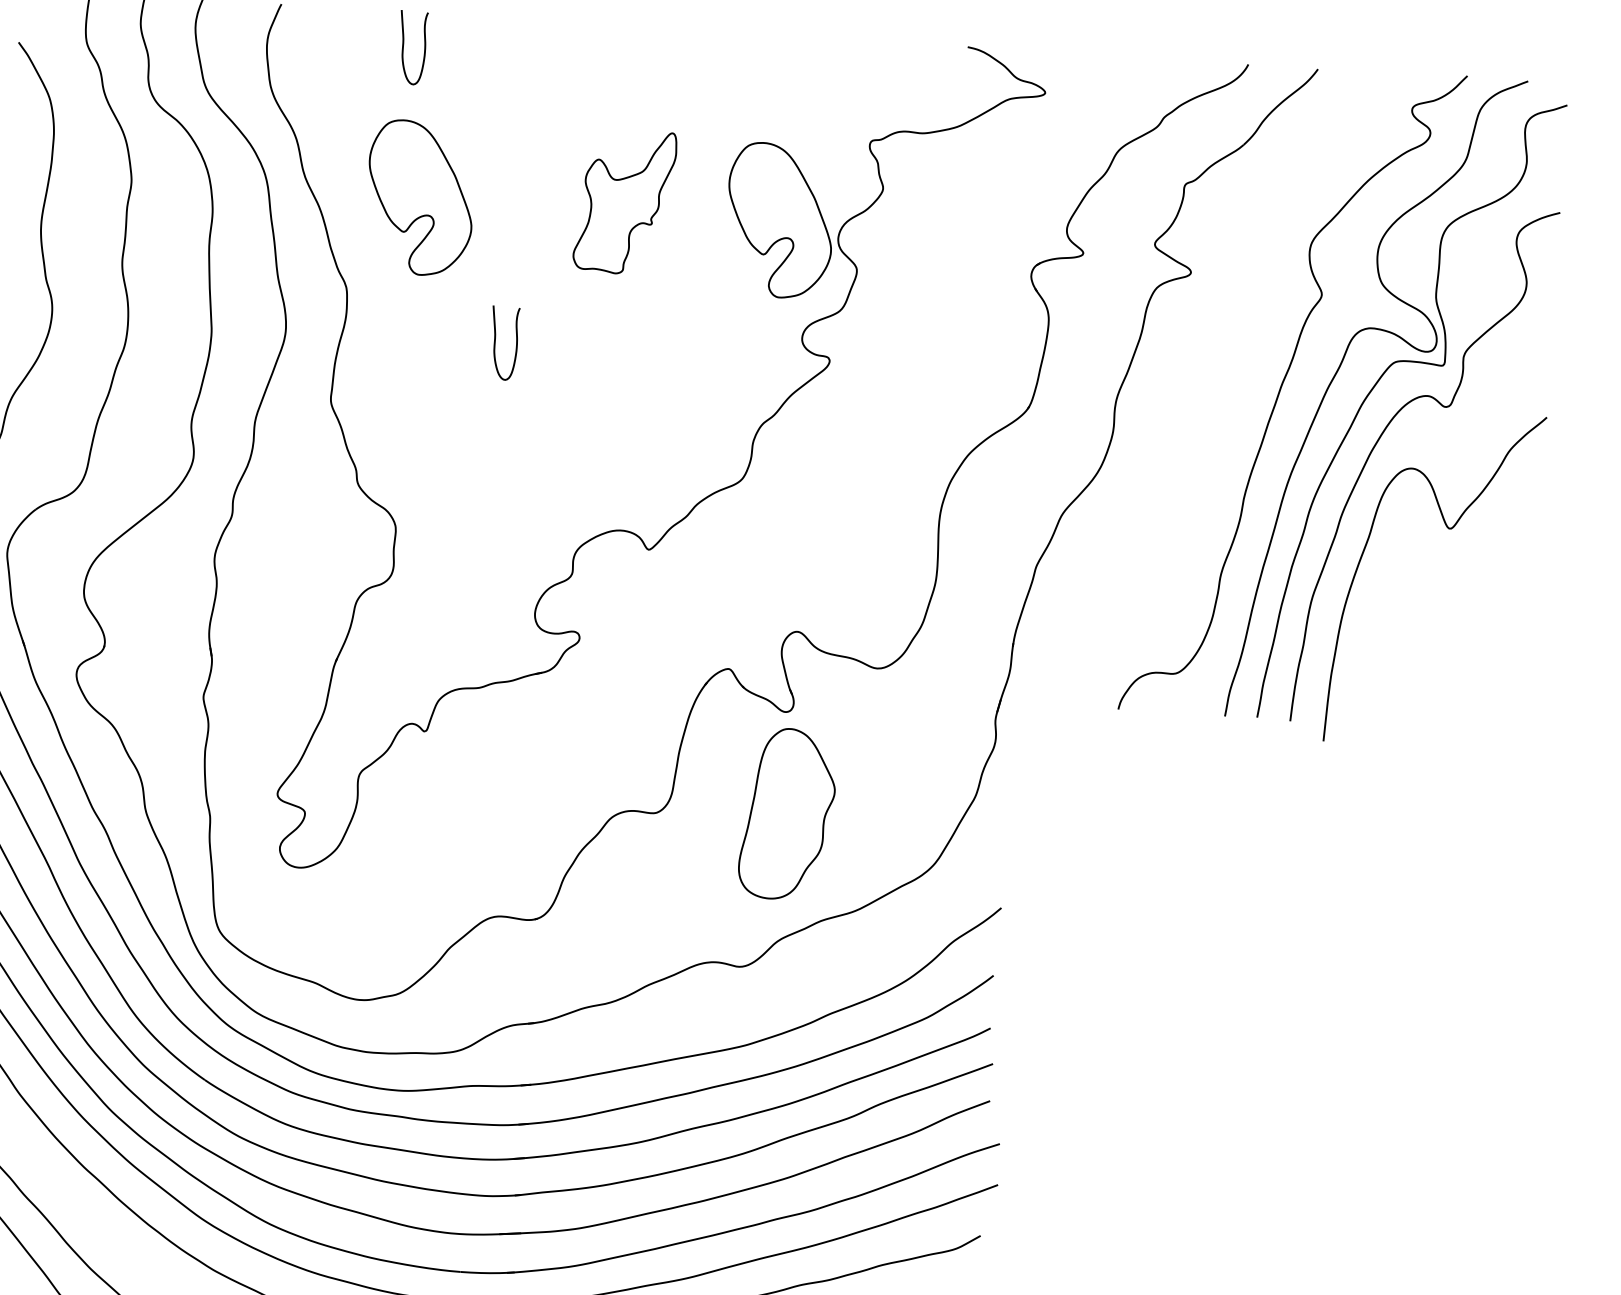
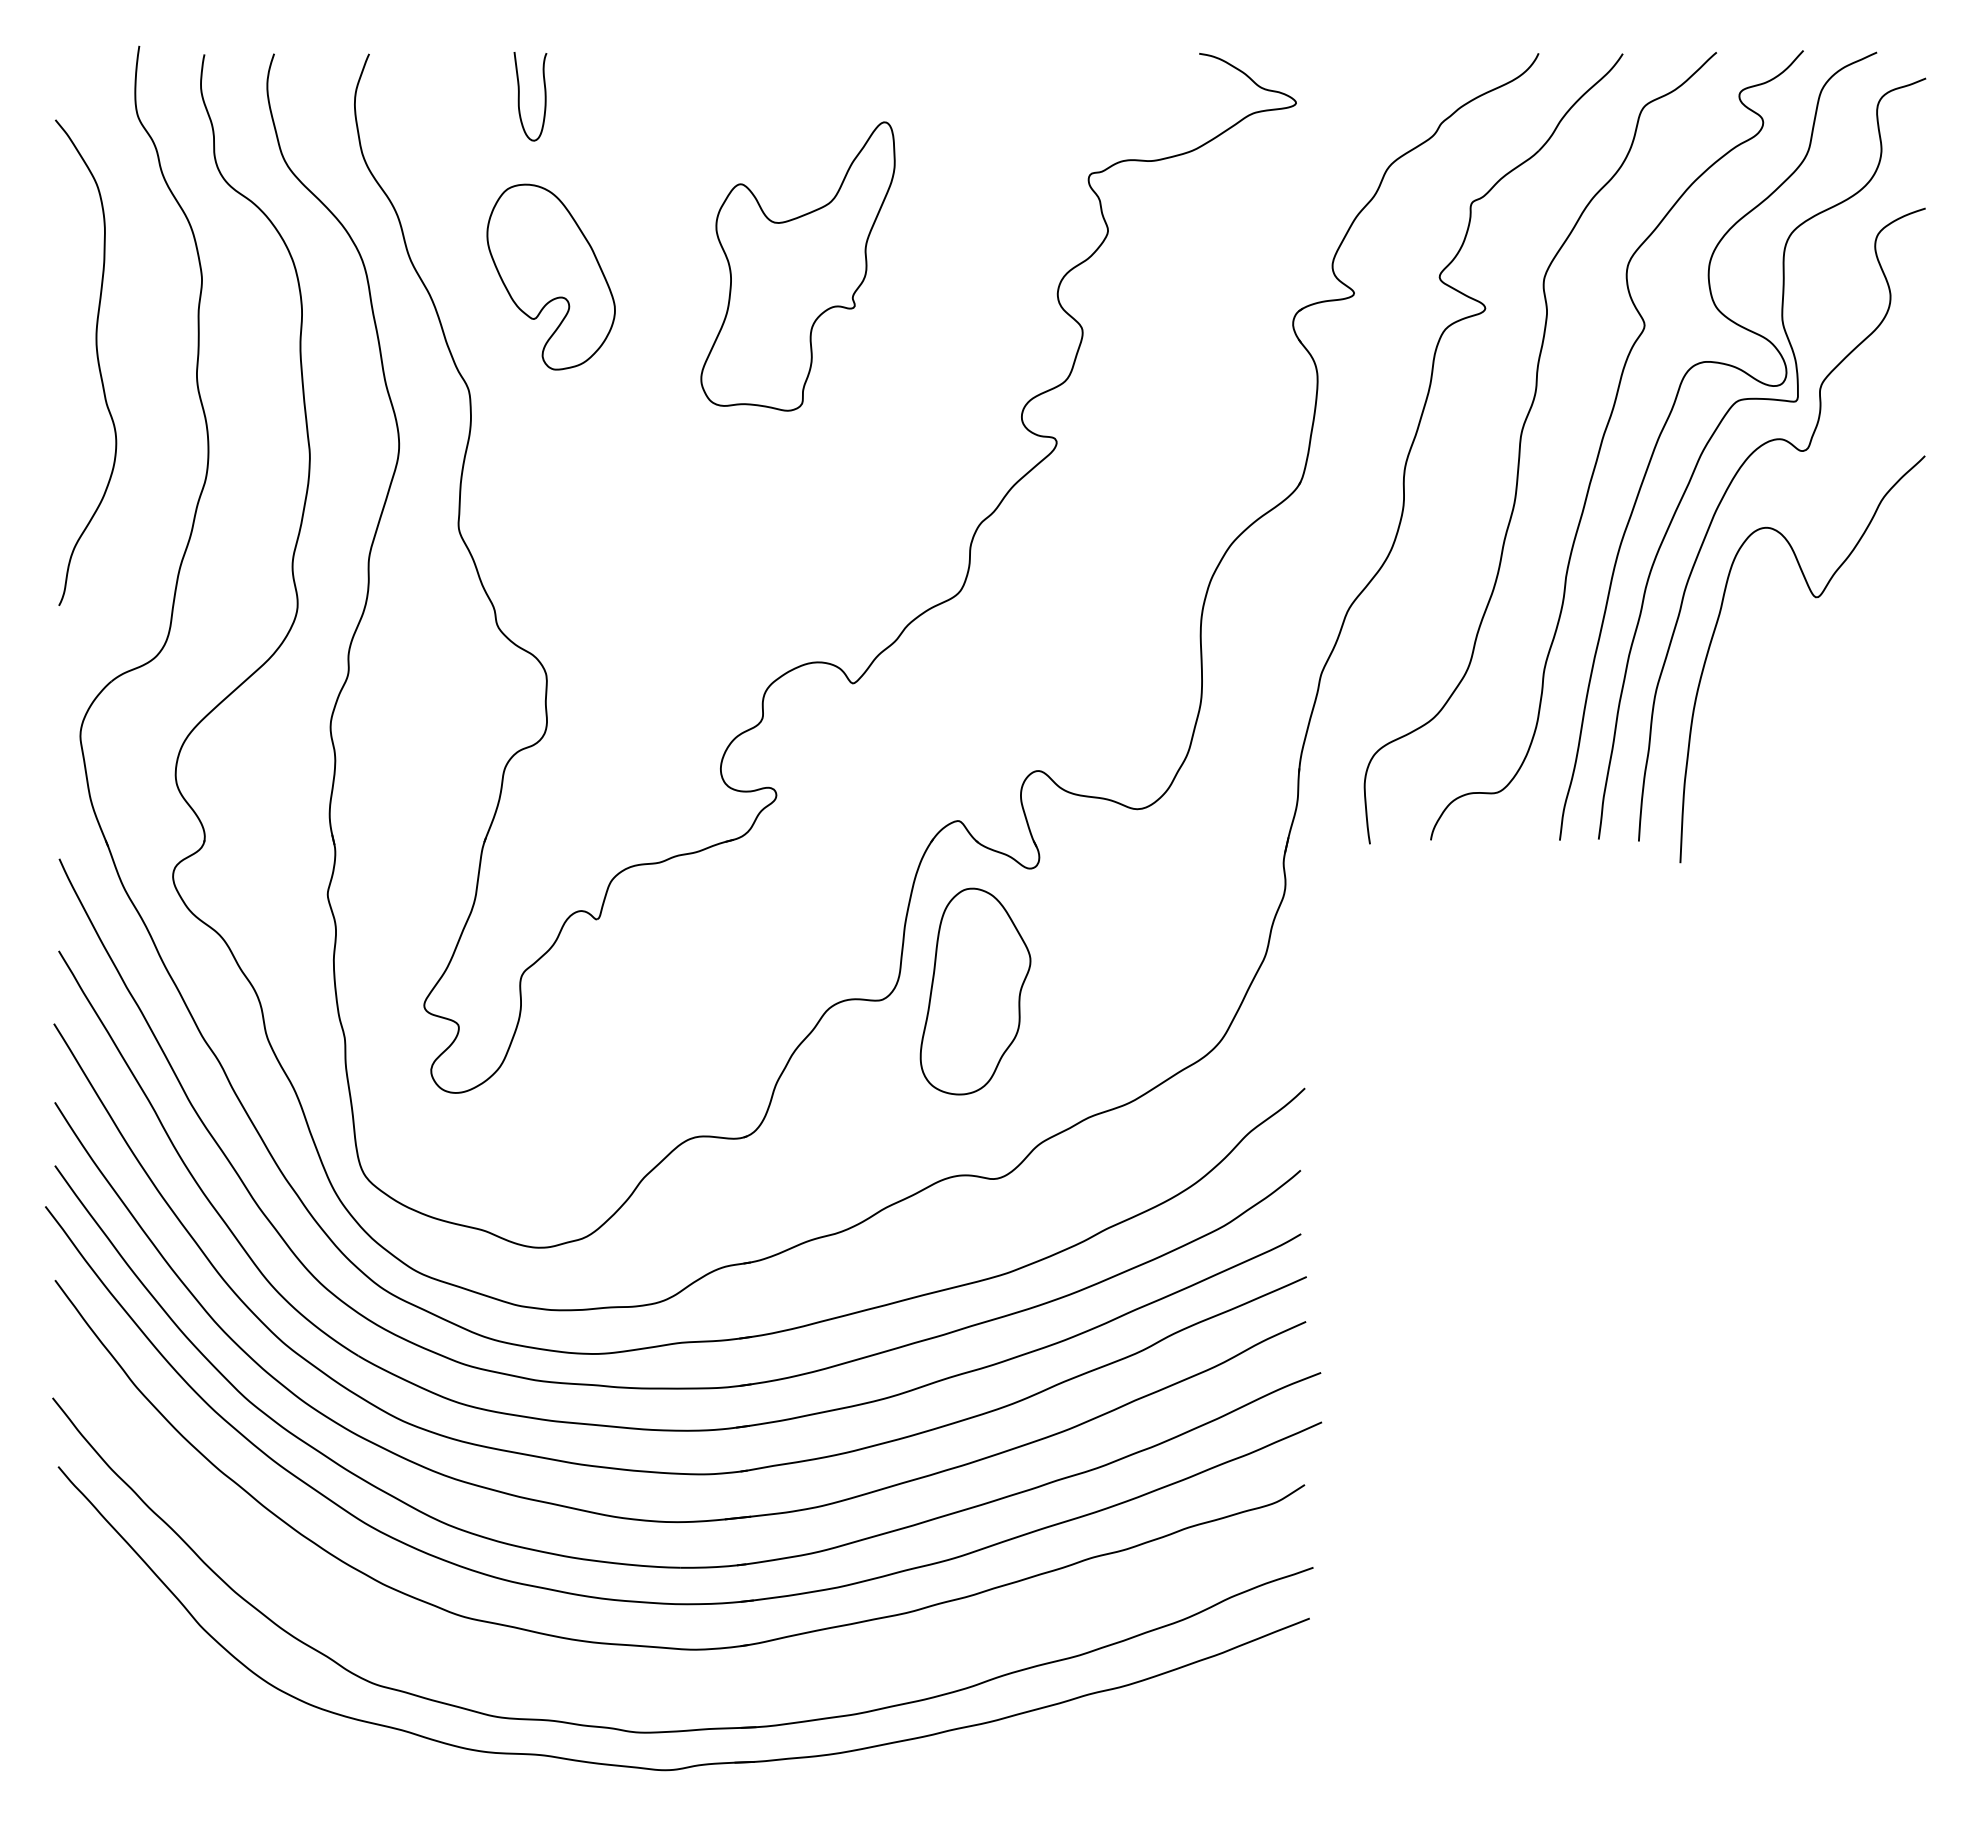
part: (624, 202) -> (797, 266), size x1.67
part: (779, 220) -> (985, 276), removed
curve: (495, 342) -> (652, 445), removed
curve: (1213, 386) -> (1521, 443), added
part: (787, 814) -> (975, 991), moved

